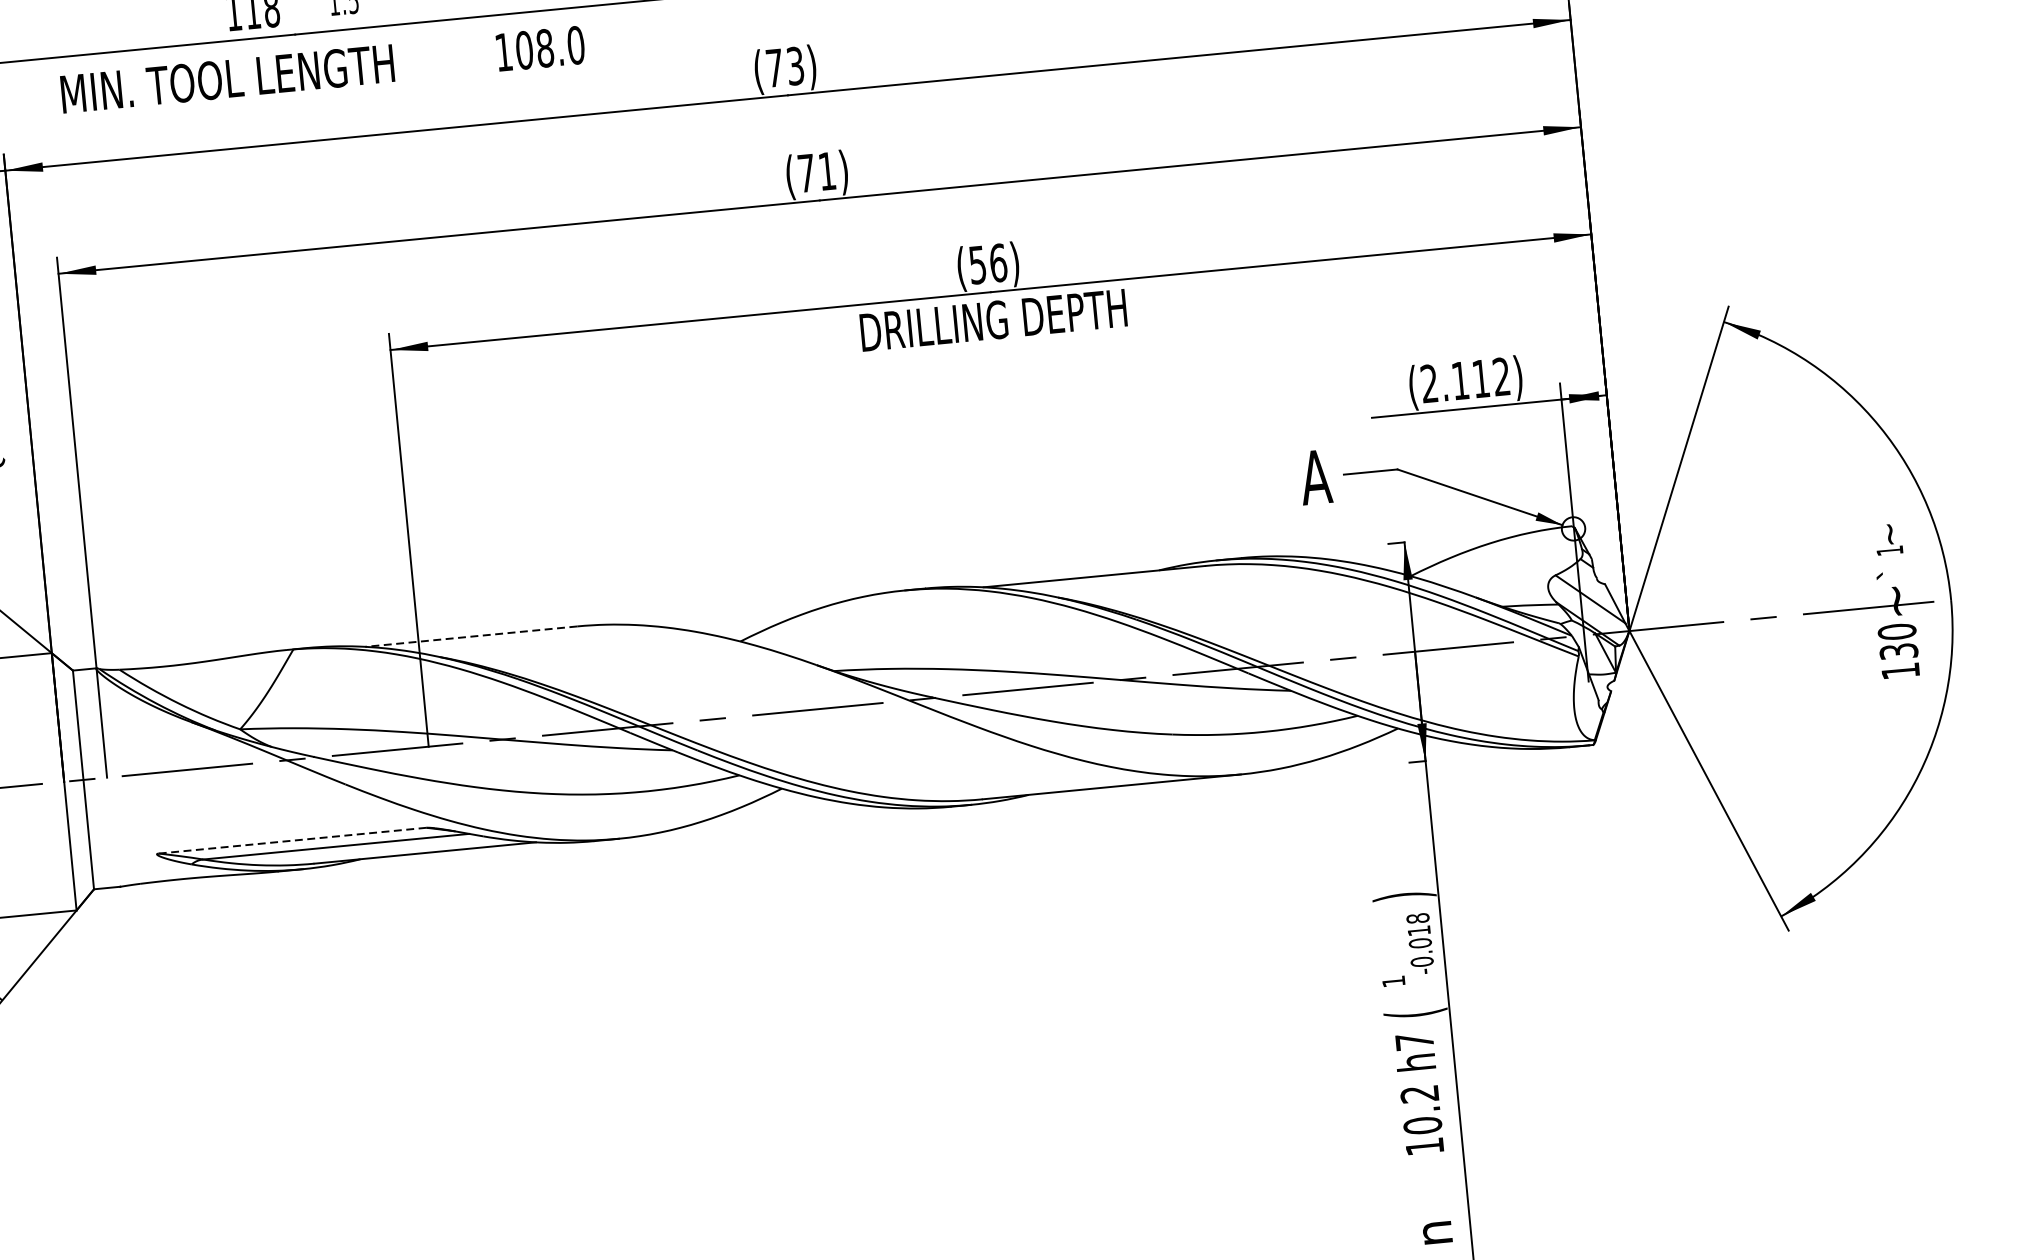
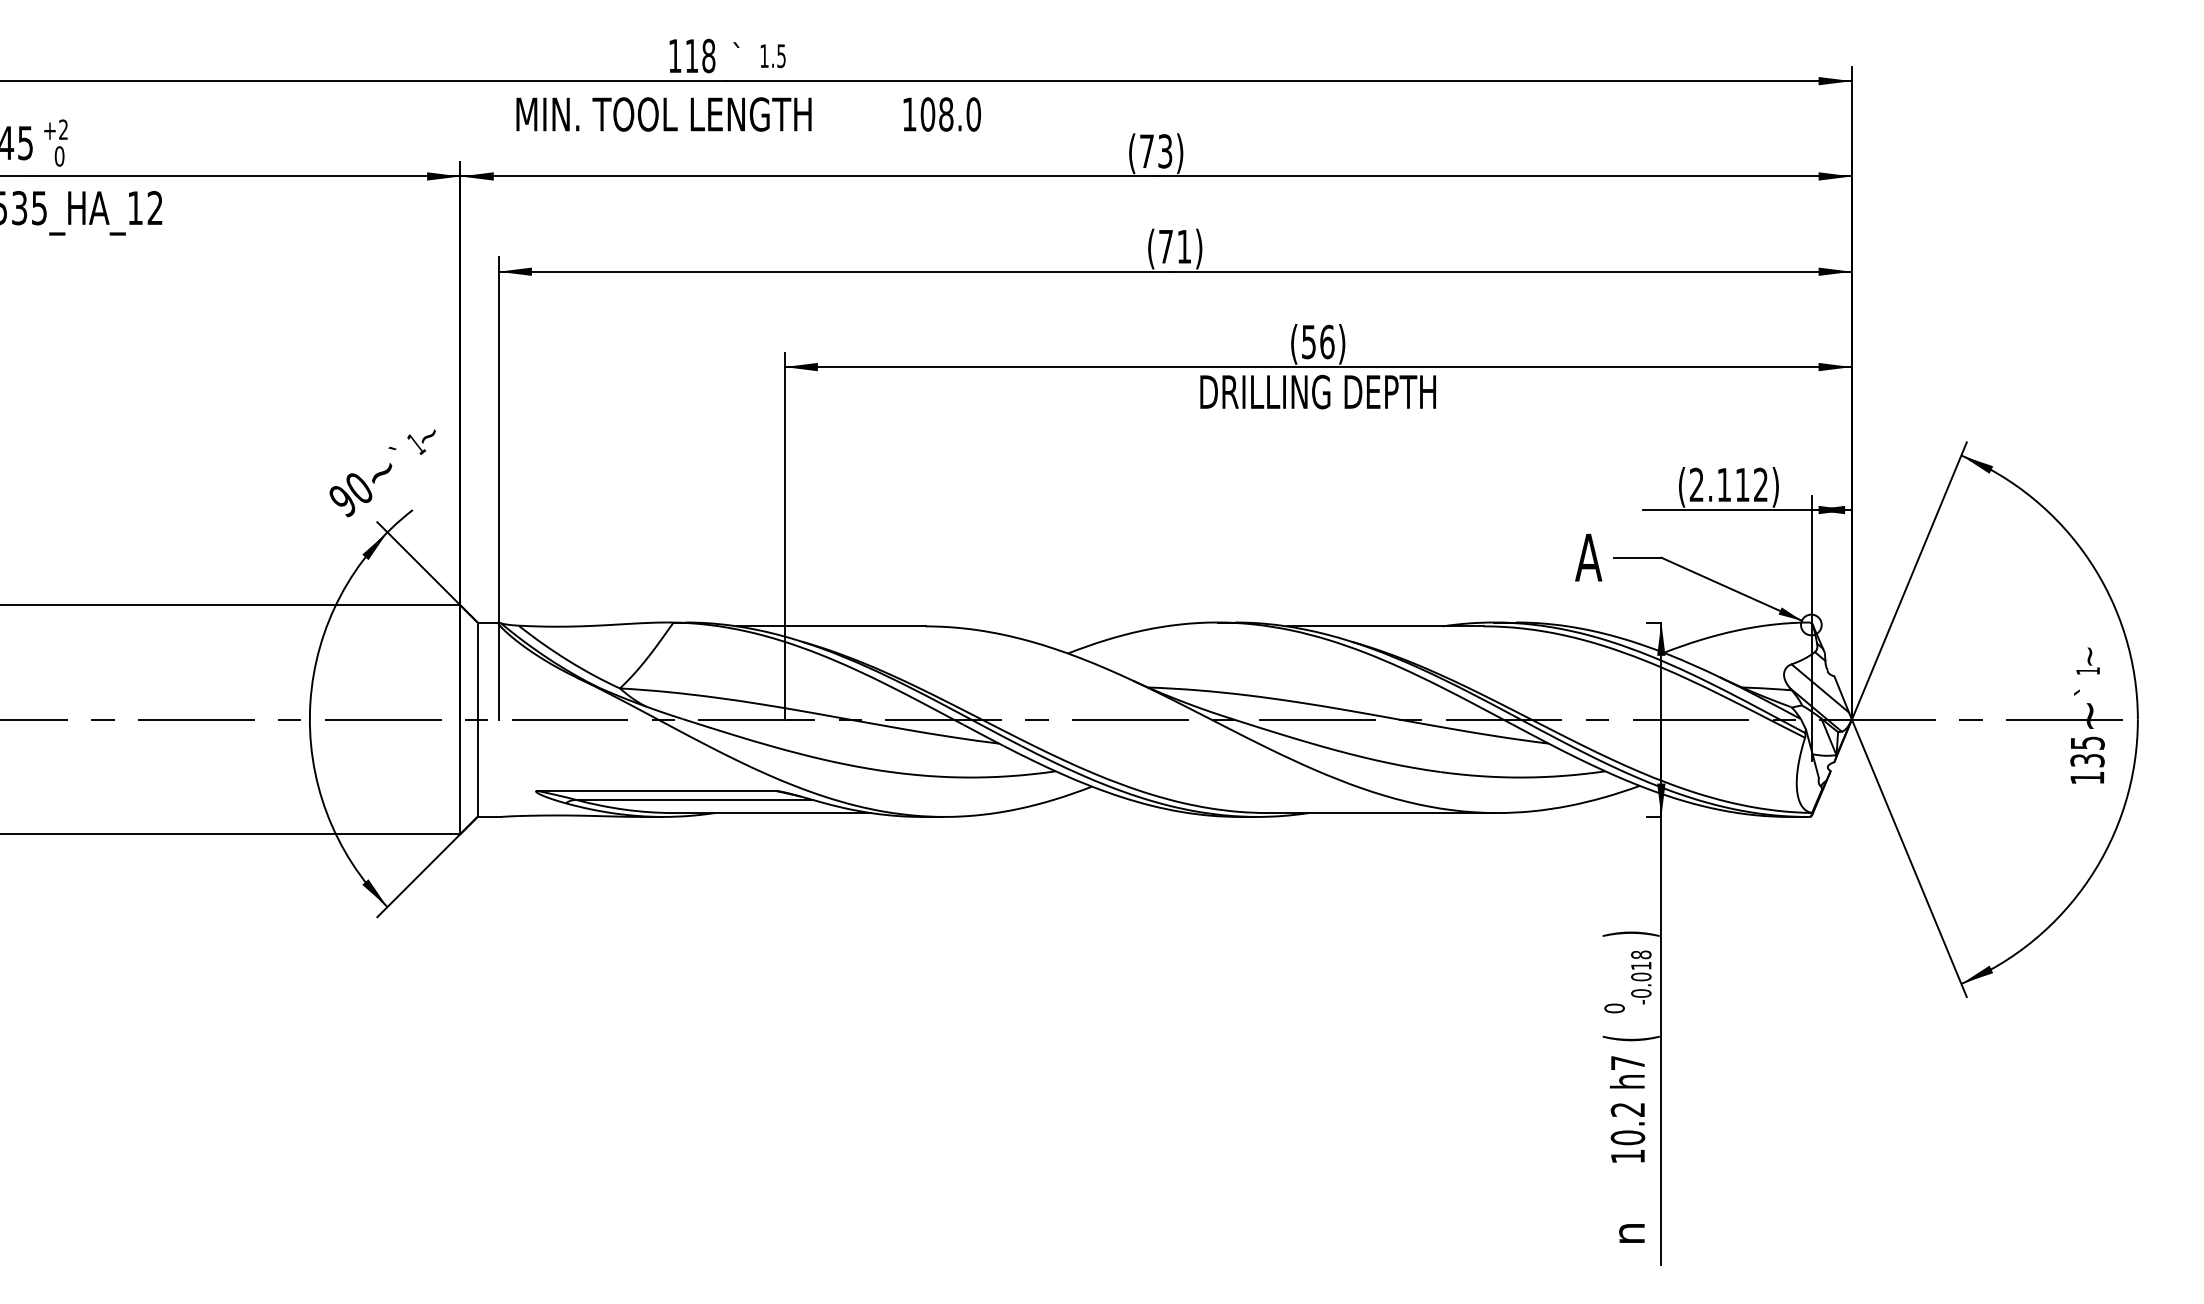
text: (1896, 631) -> (2087, 742), 130 -> 135
line: (470, 636) -> (830, 626), dashed -> solid
line: (292, 840) -> (656, 790), dashed -> solid
text: (1393, 981) -> (1614, 1008), 1 -> 0

